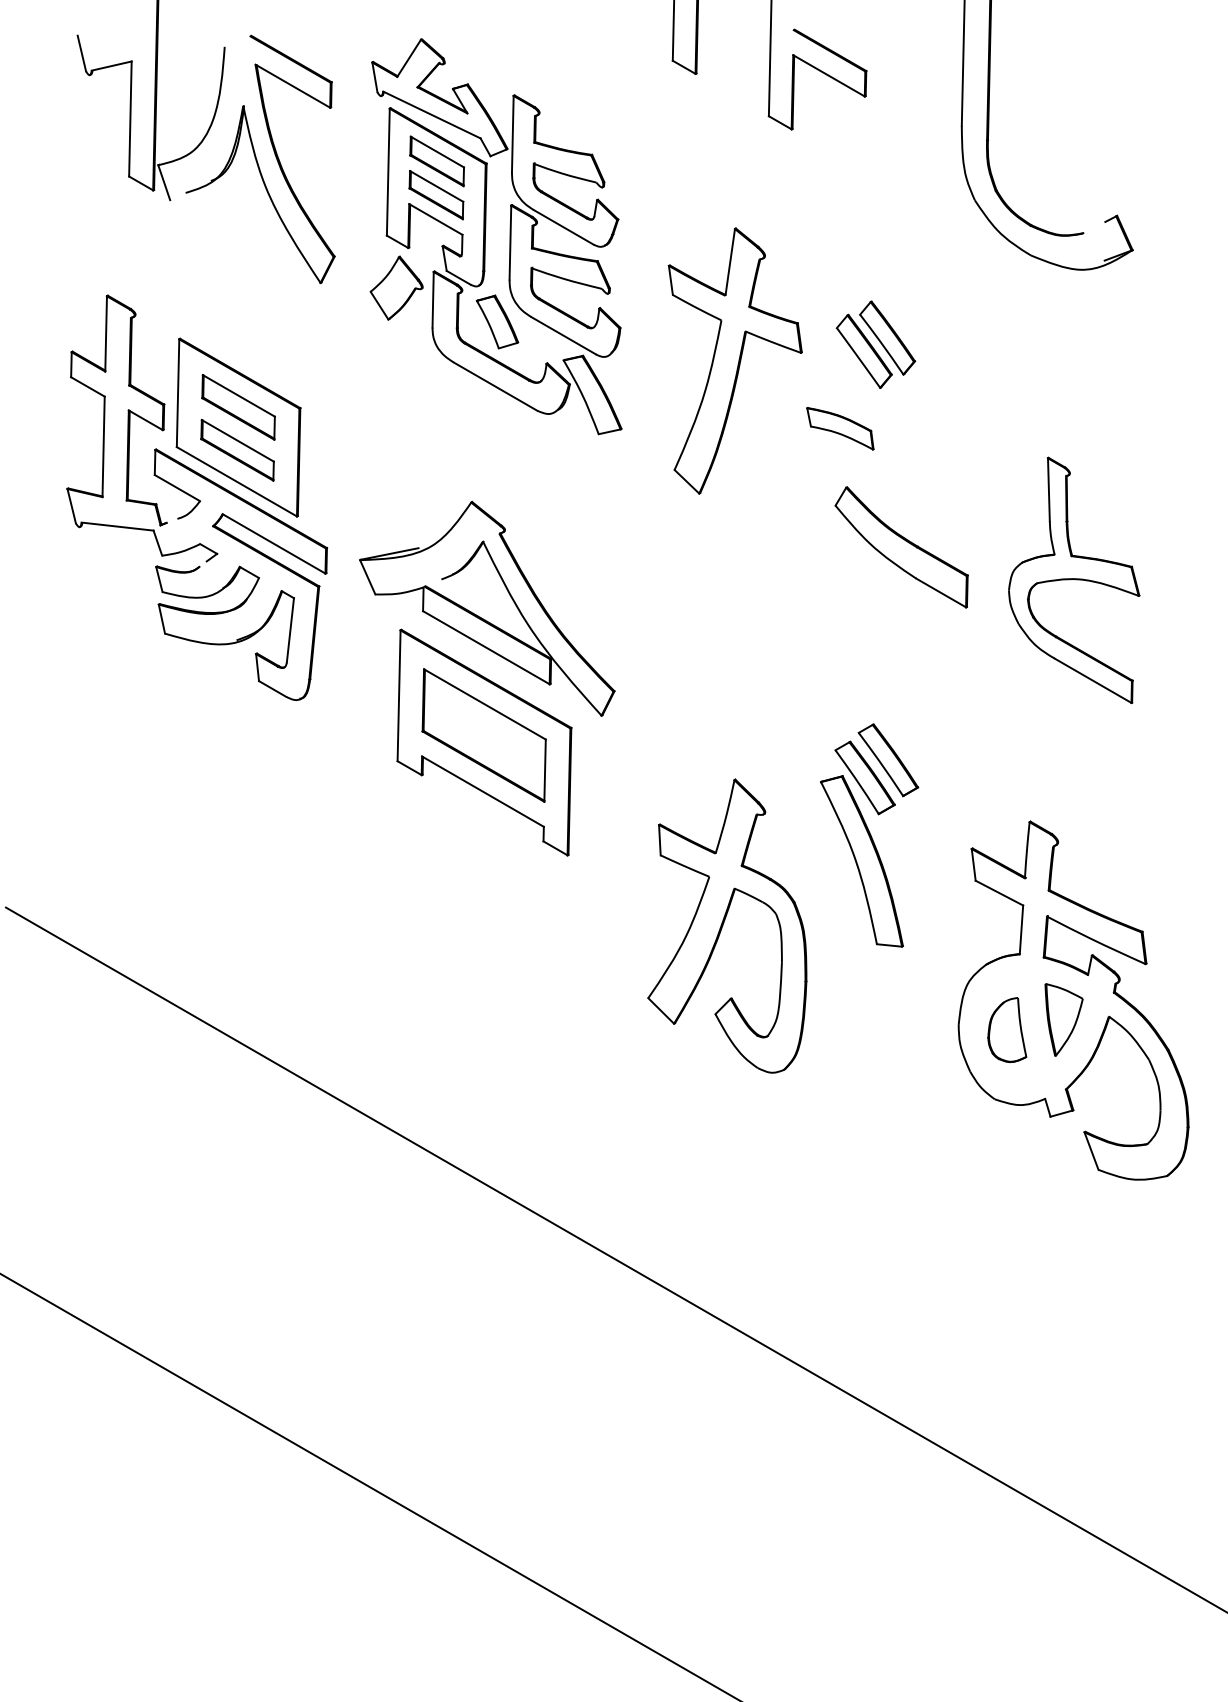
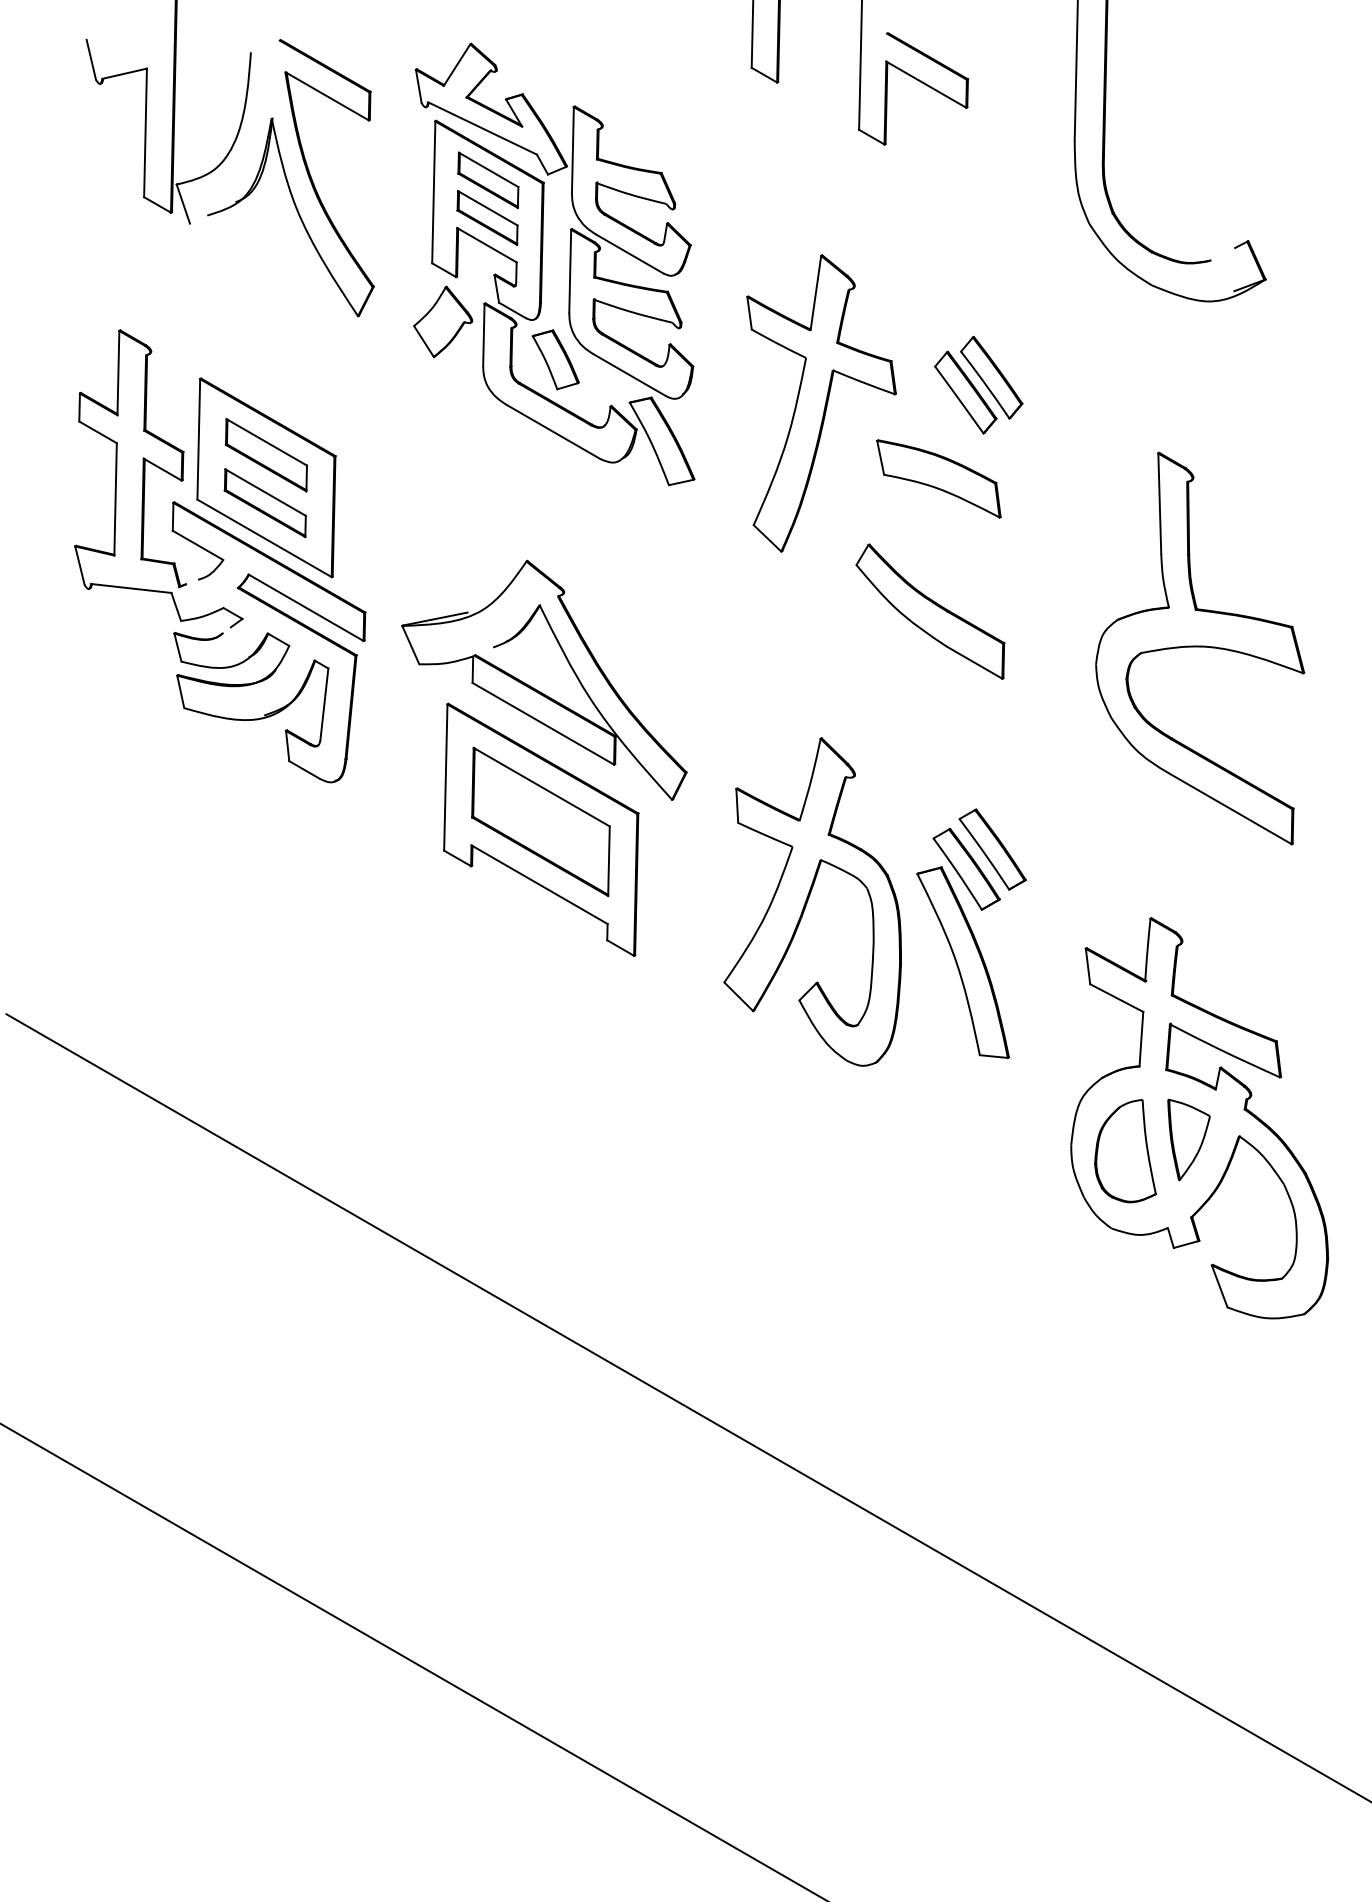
part: (840, 428) -> (939, 478), size x1.67
part: (901, 547) -> (930, 611), moved
part: (1074, 580) -> (1200, 648), size x1.43
part: (727, 925) -> (812, 901), moved
part: (1007, 1029) -> (1125, 1150), size x1.43

